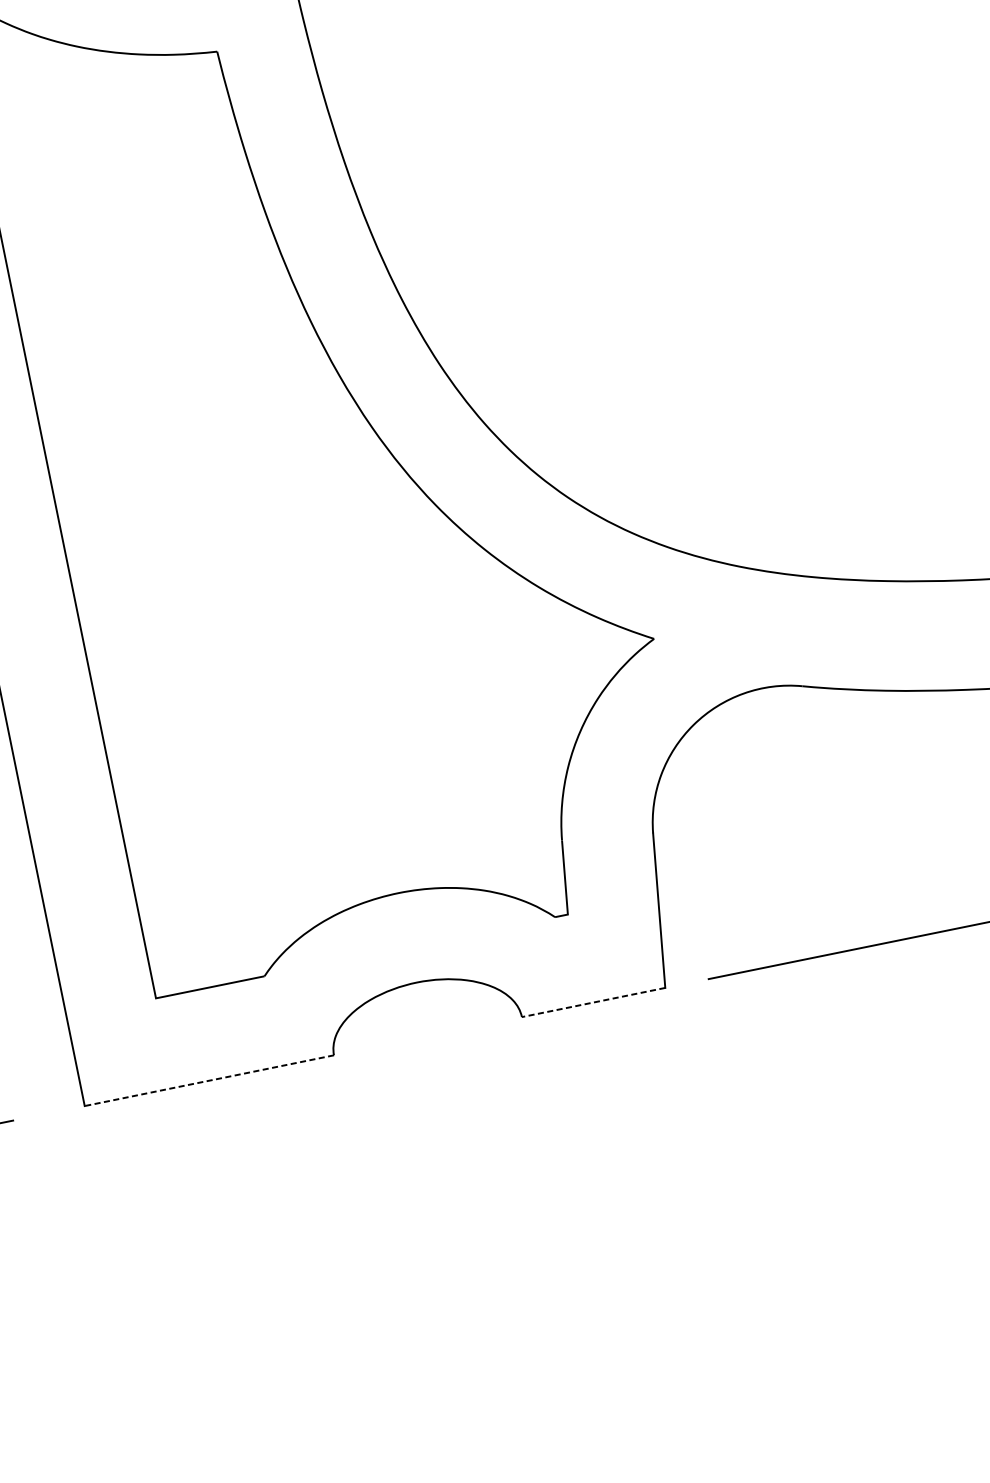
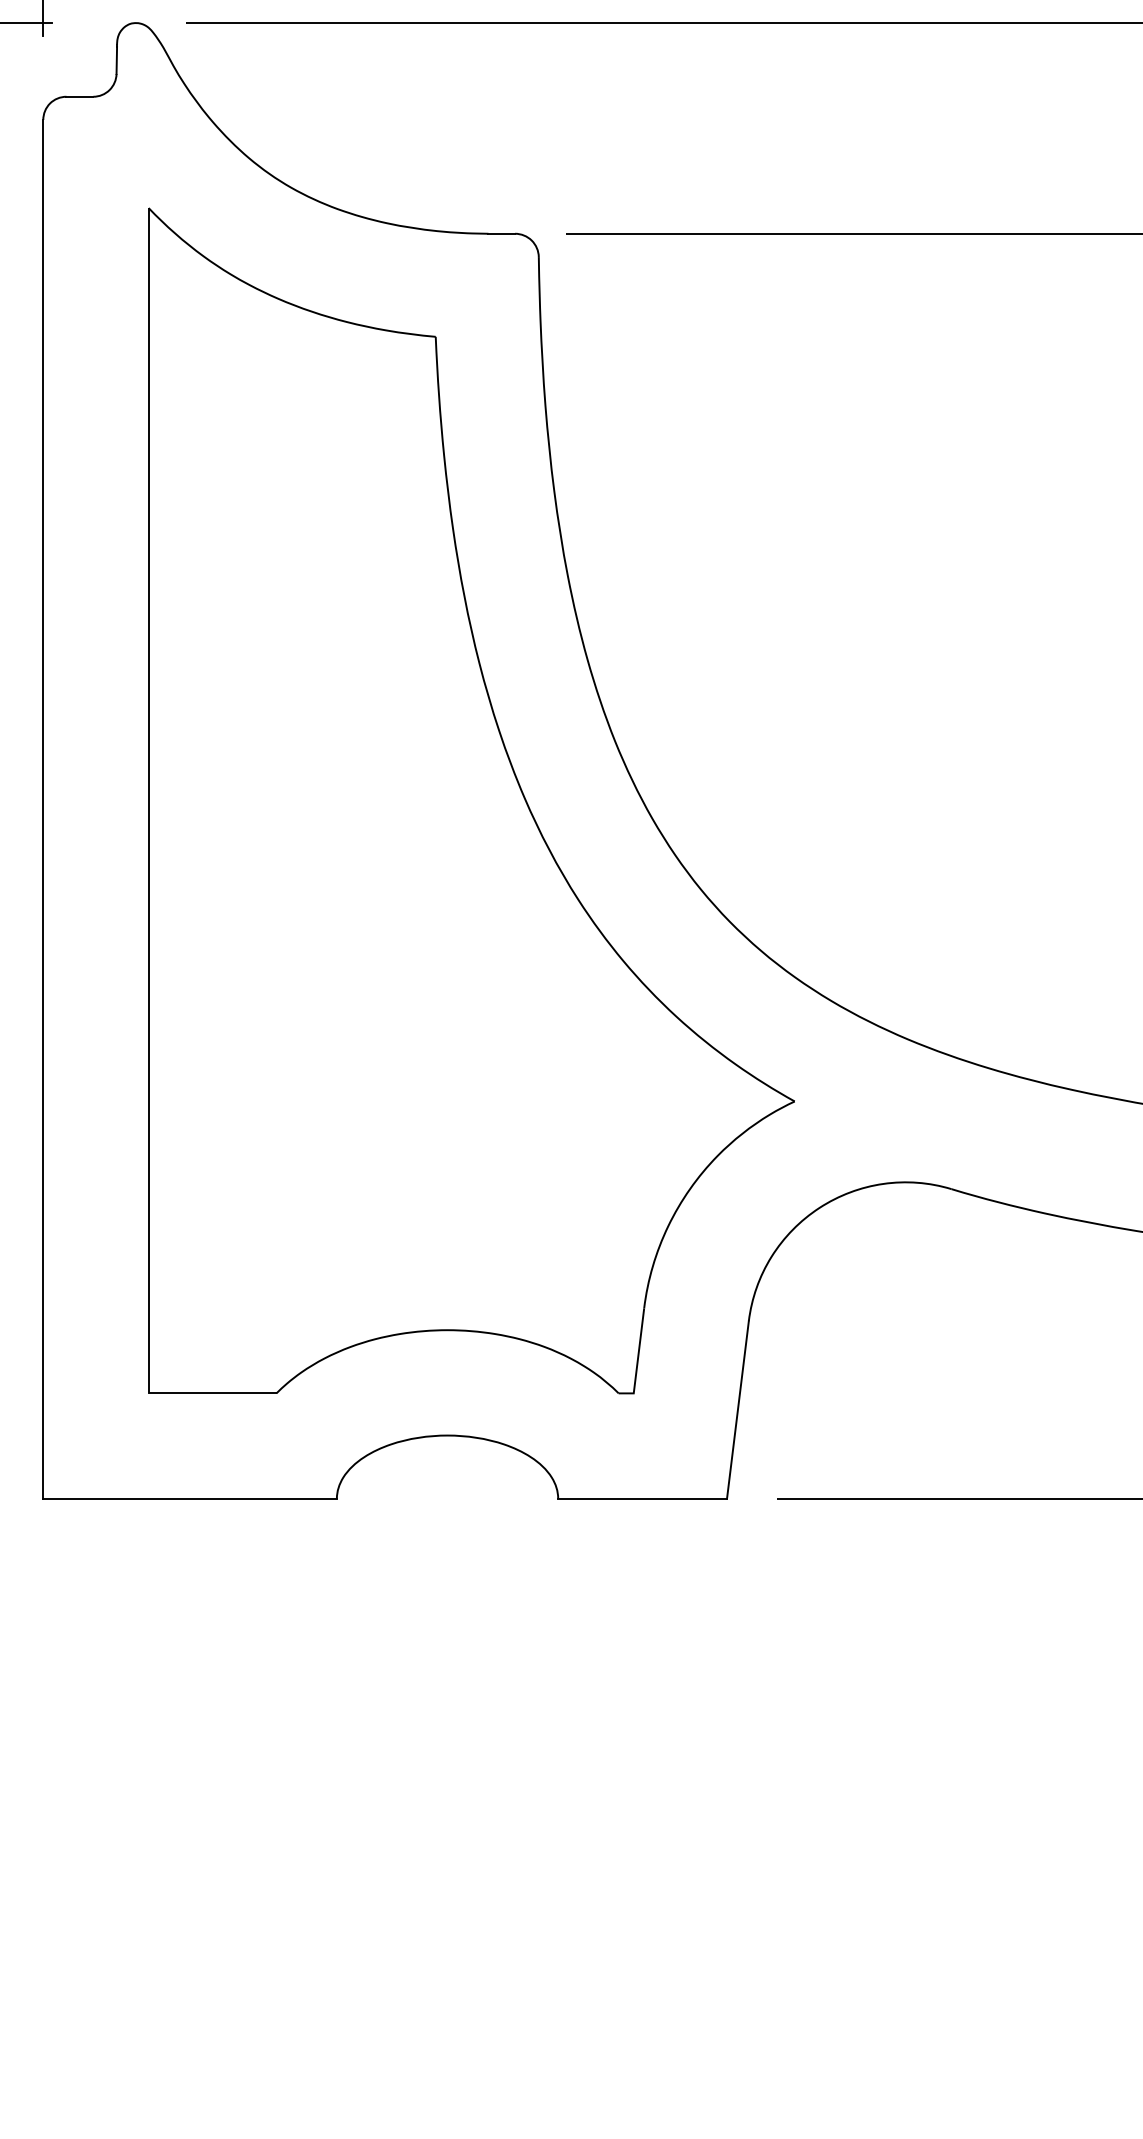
line: (593, 1002) -> (642, 1498), dashed -> solid
line: (209, 1080) -> (190, 1498), dashed -> solid

